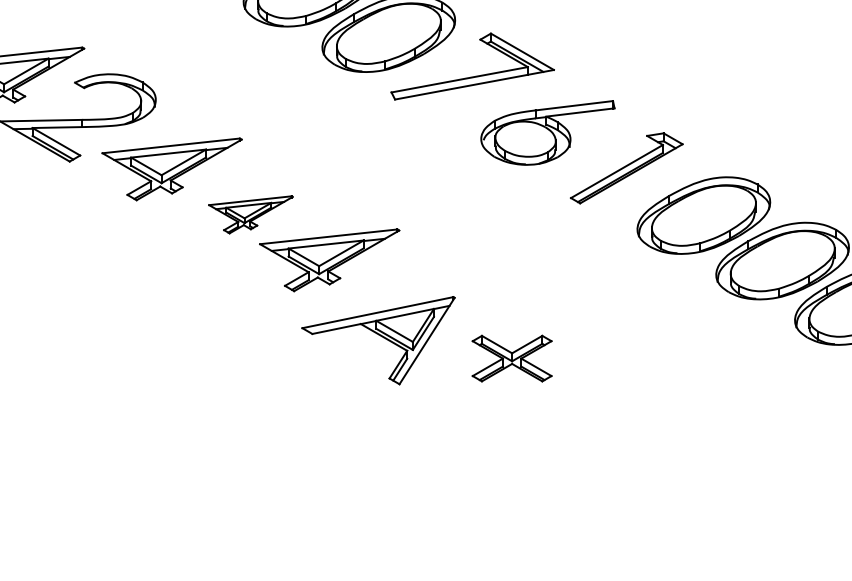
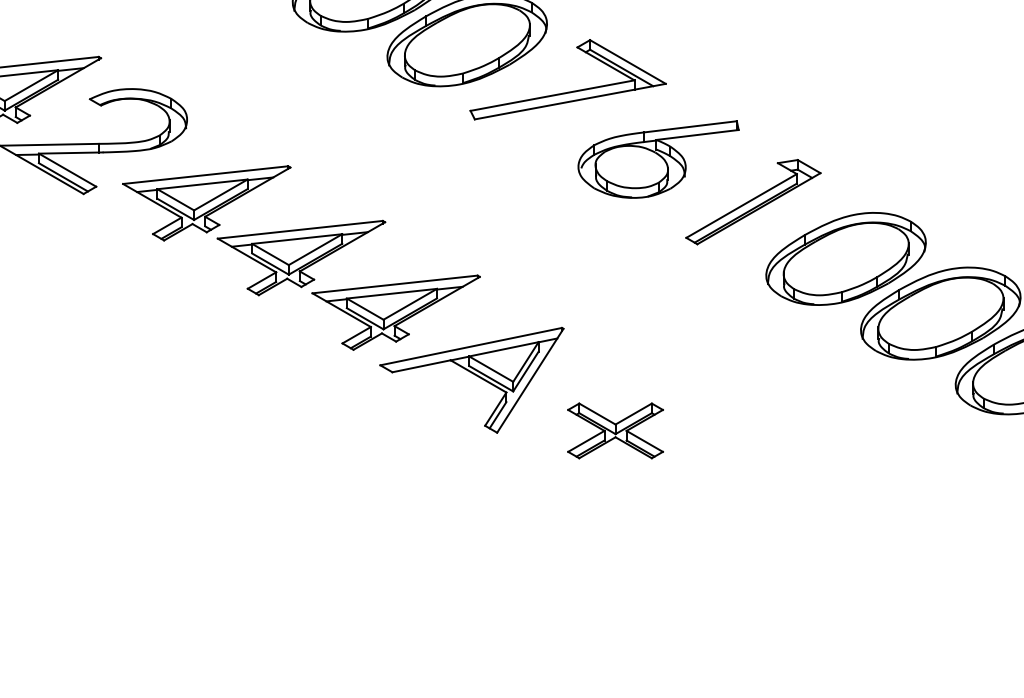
part: (250, 214) -> (301, 257), size x1.67
part: (378, 339) -> (471, 379), moved

